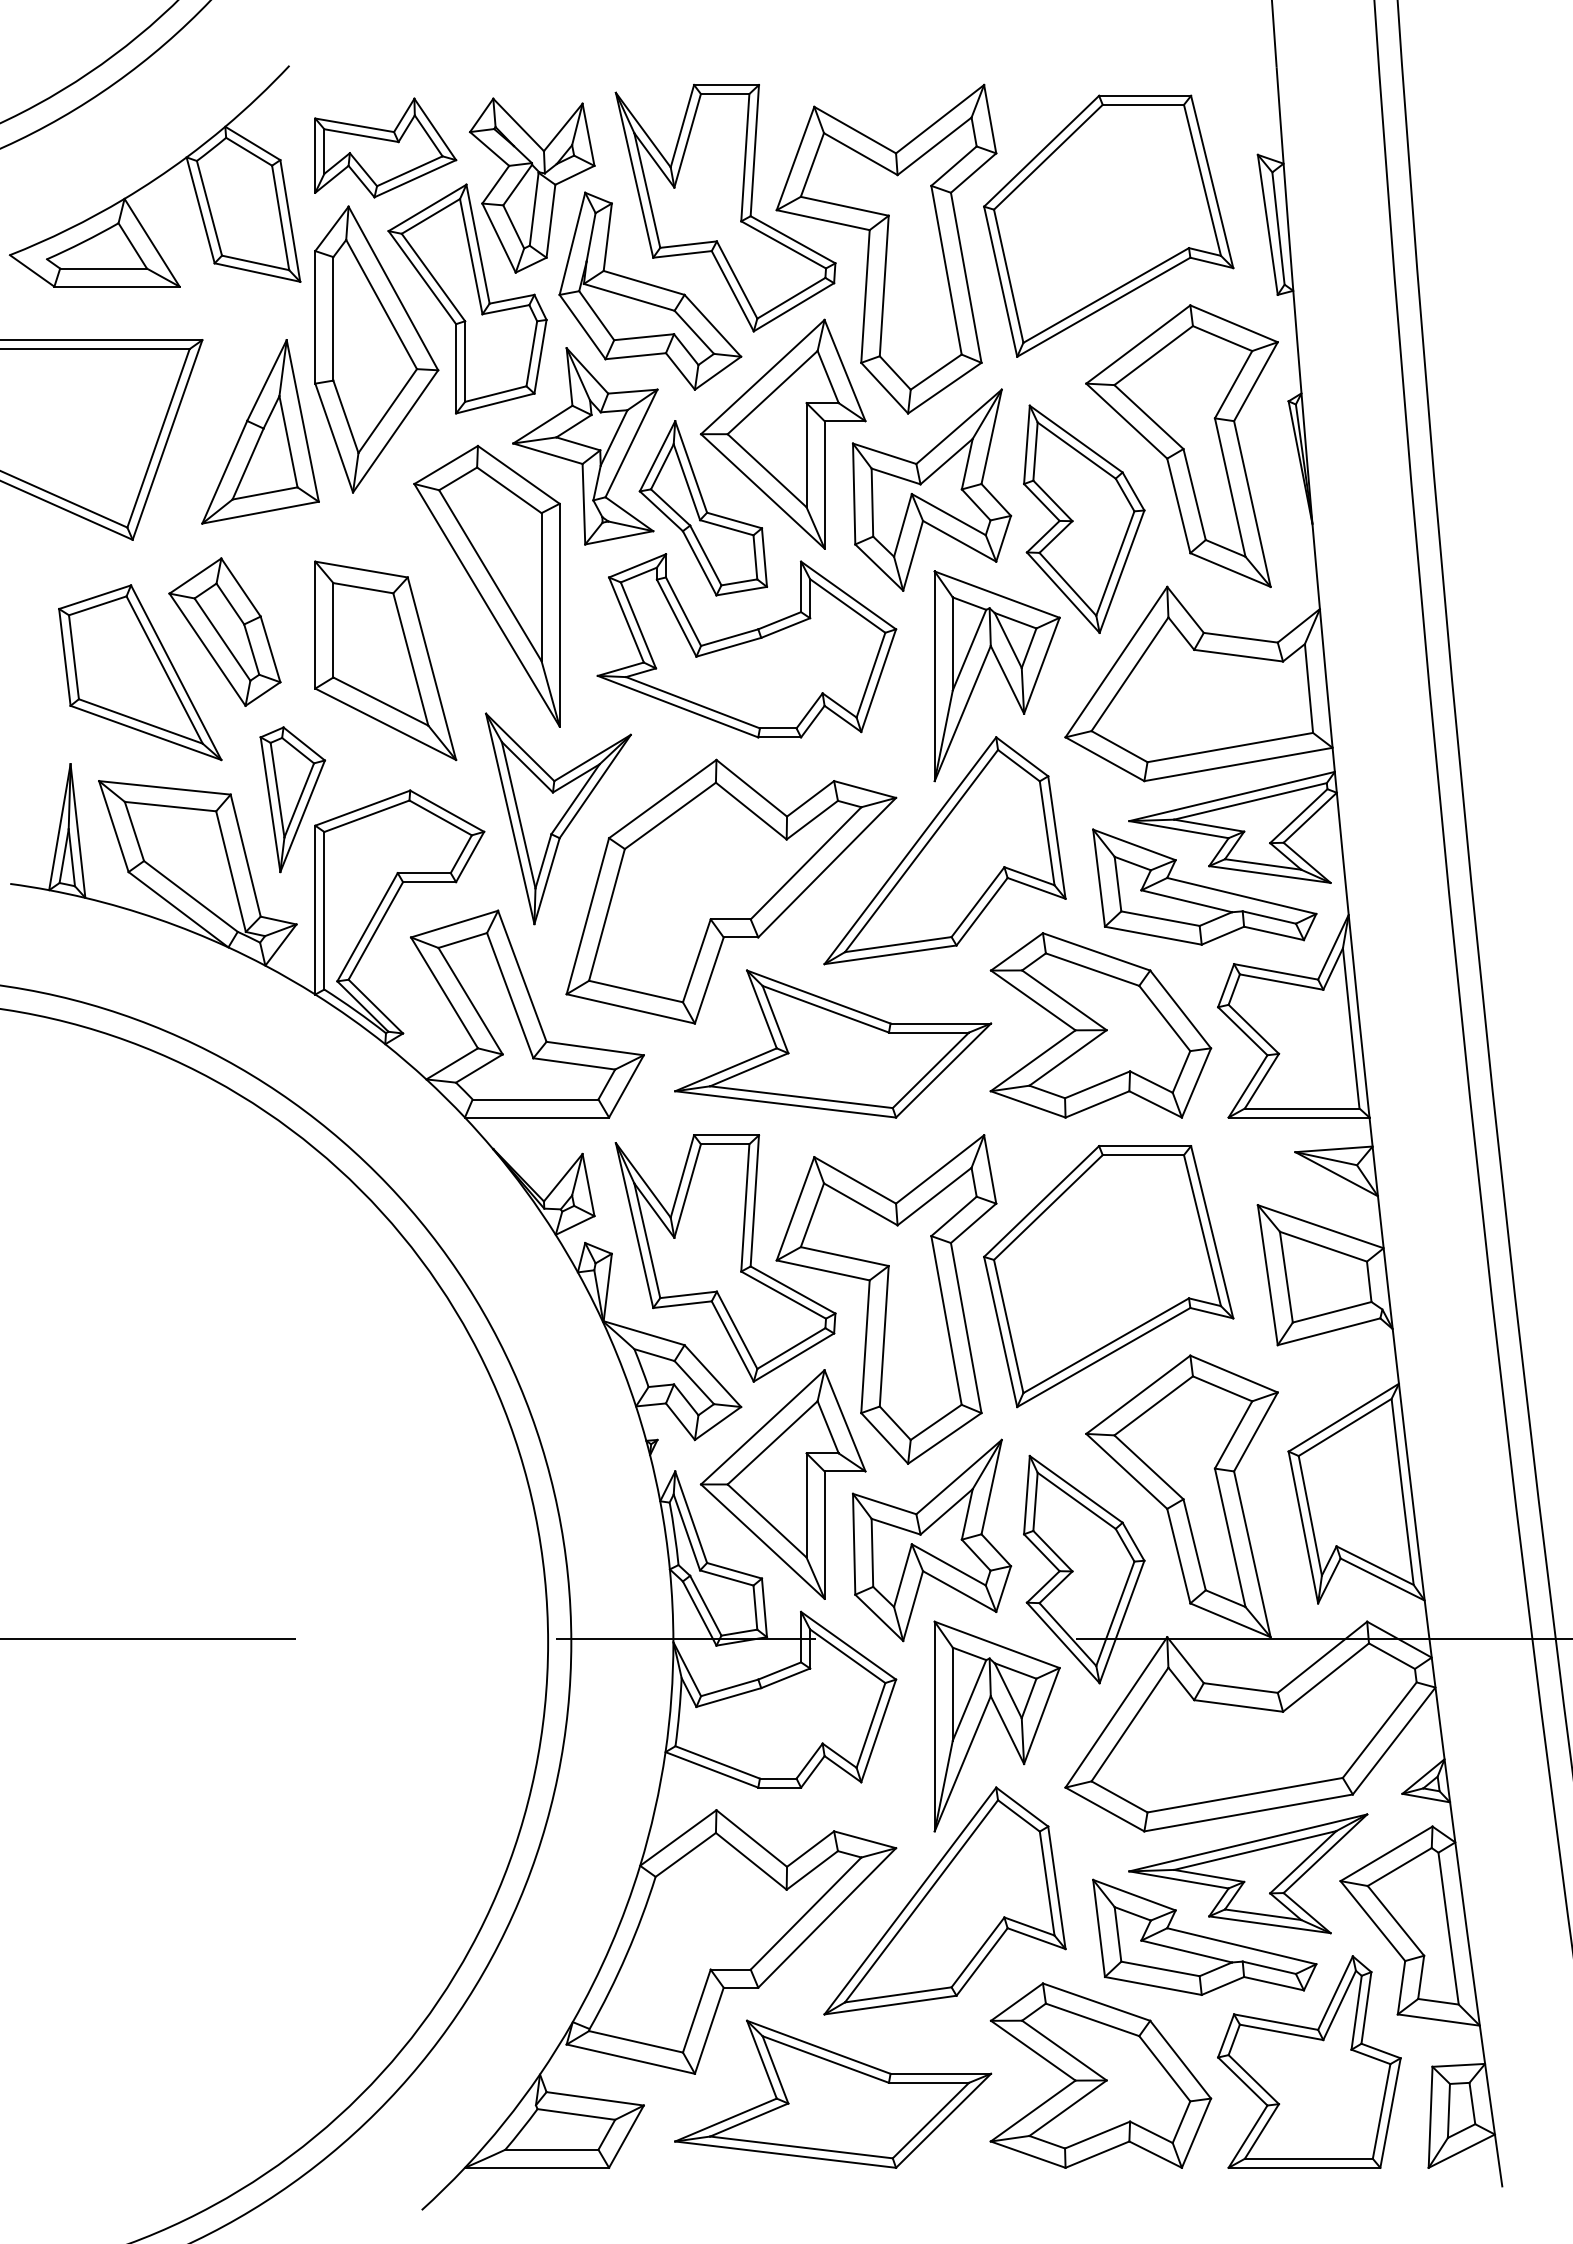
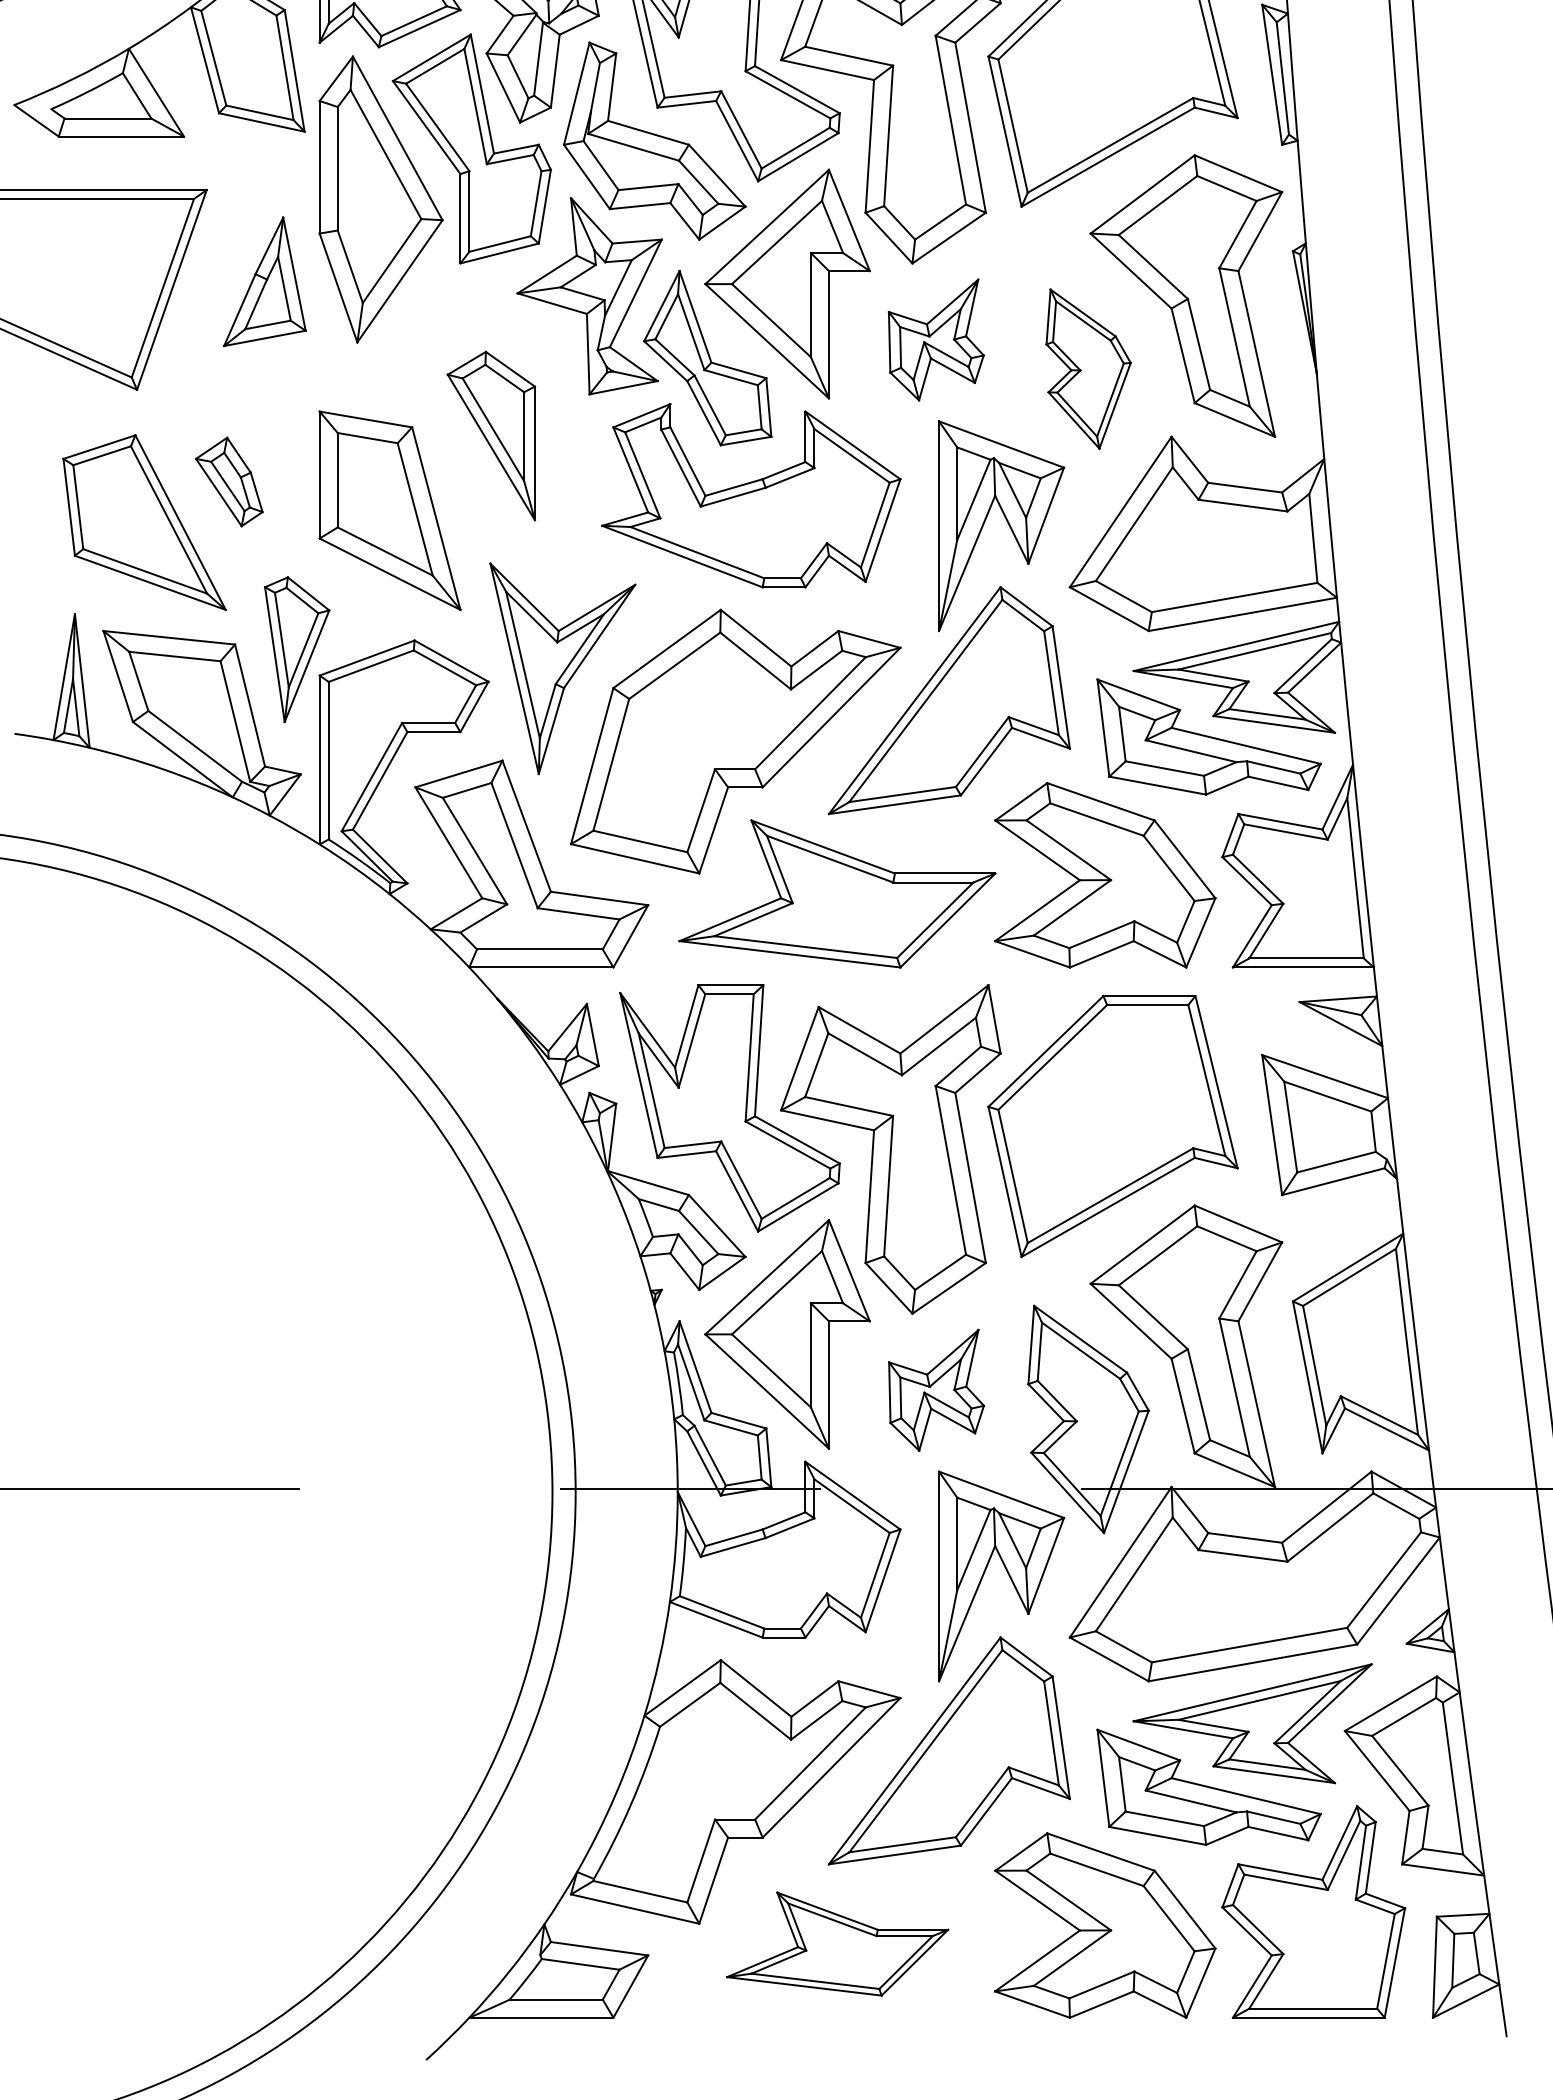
part: (260, 431) -> (264, 281), size x0.7
part: (931, 489) -> (935, 339), size x0.6
part: (1084, 518) -> (1088, 368), size x0.7
part: (486, 585) -> (490, 435), size x0.6
part: (224, 631) -> (228, 481), size x0.6
part: (932, 1540) -> (936, 1390), size x0.6
part: (833, 2093) -> (837, 1943), size x0.7

